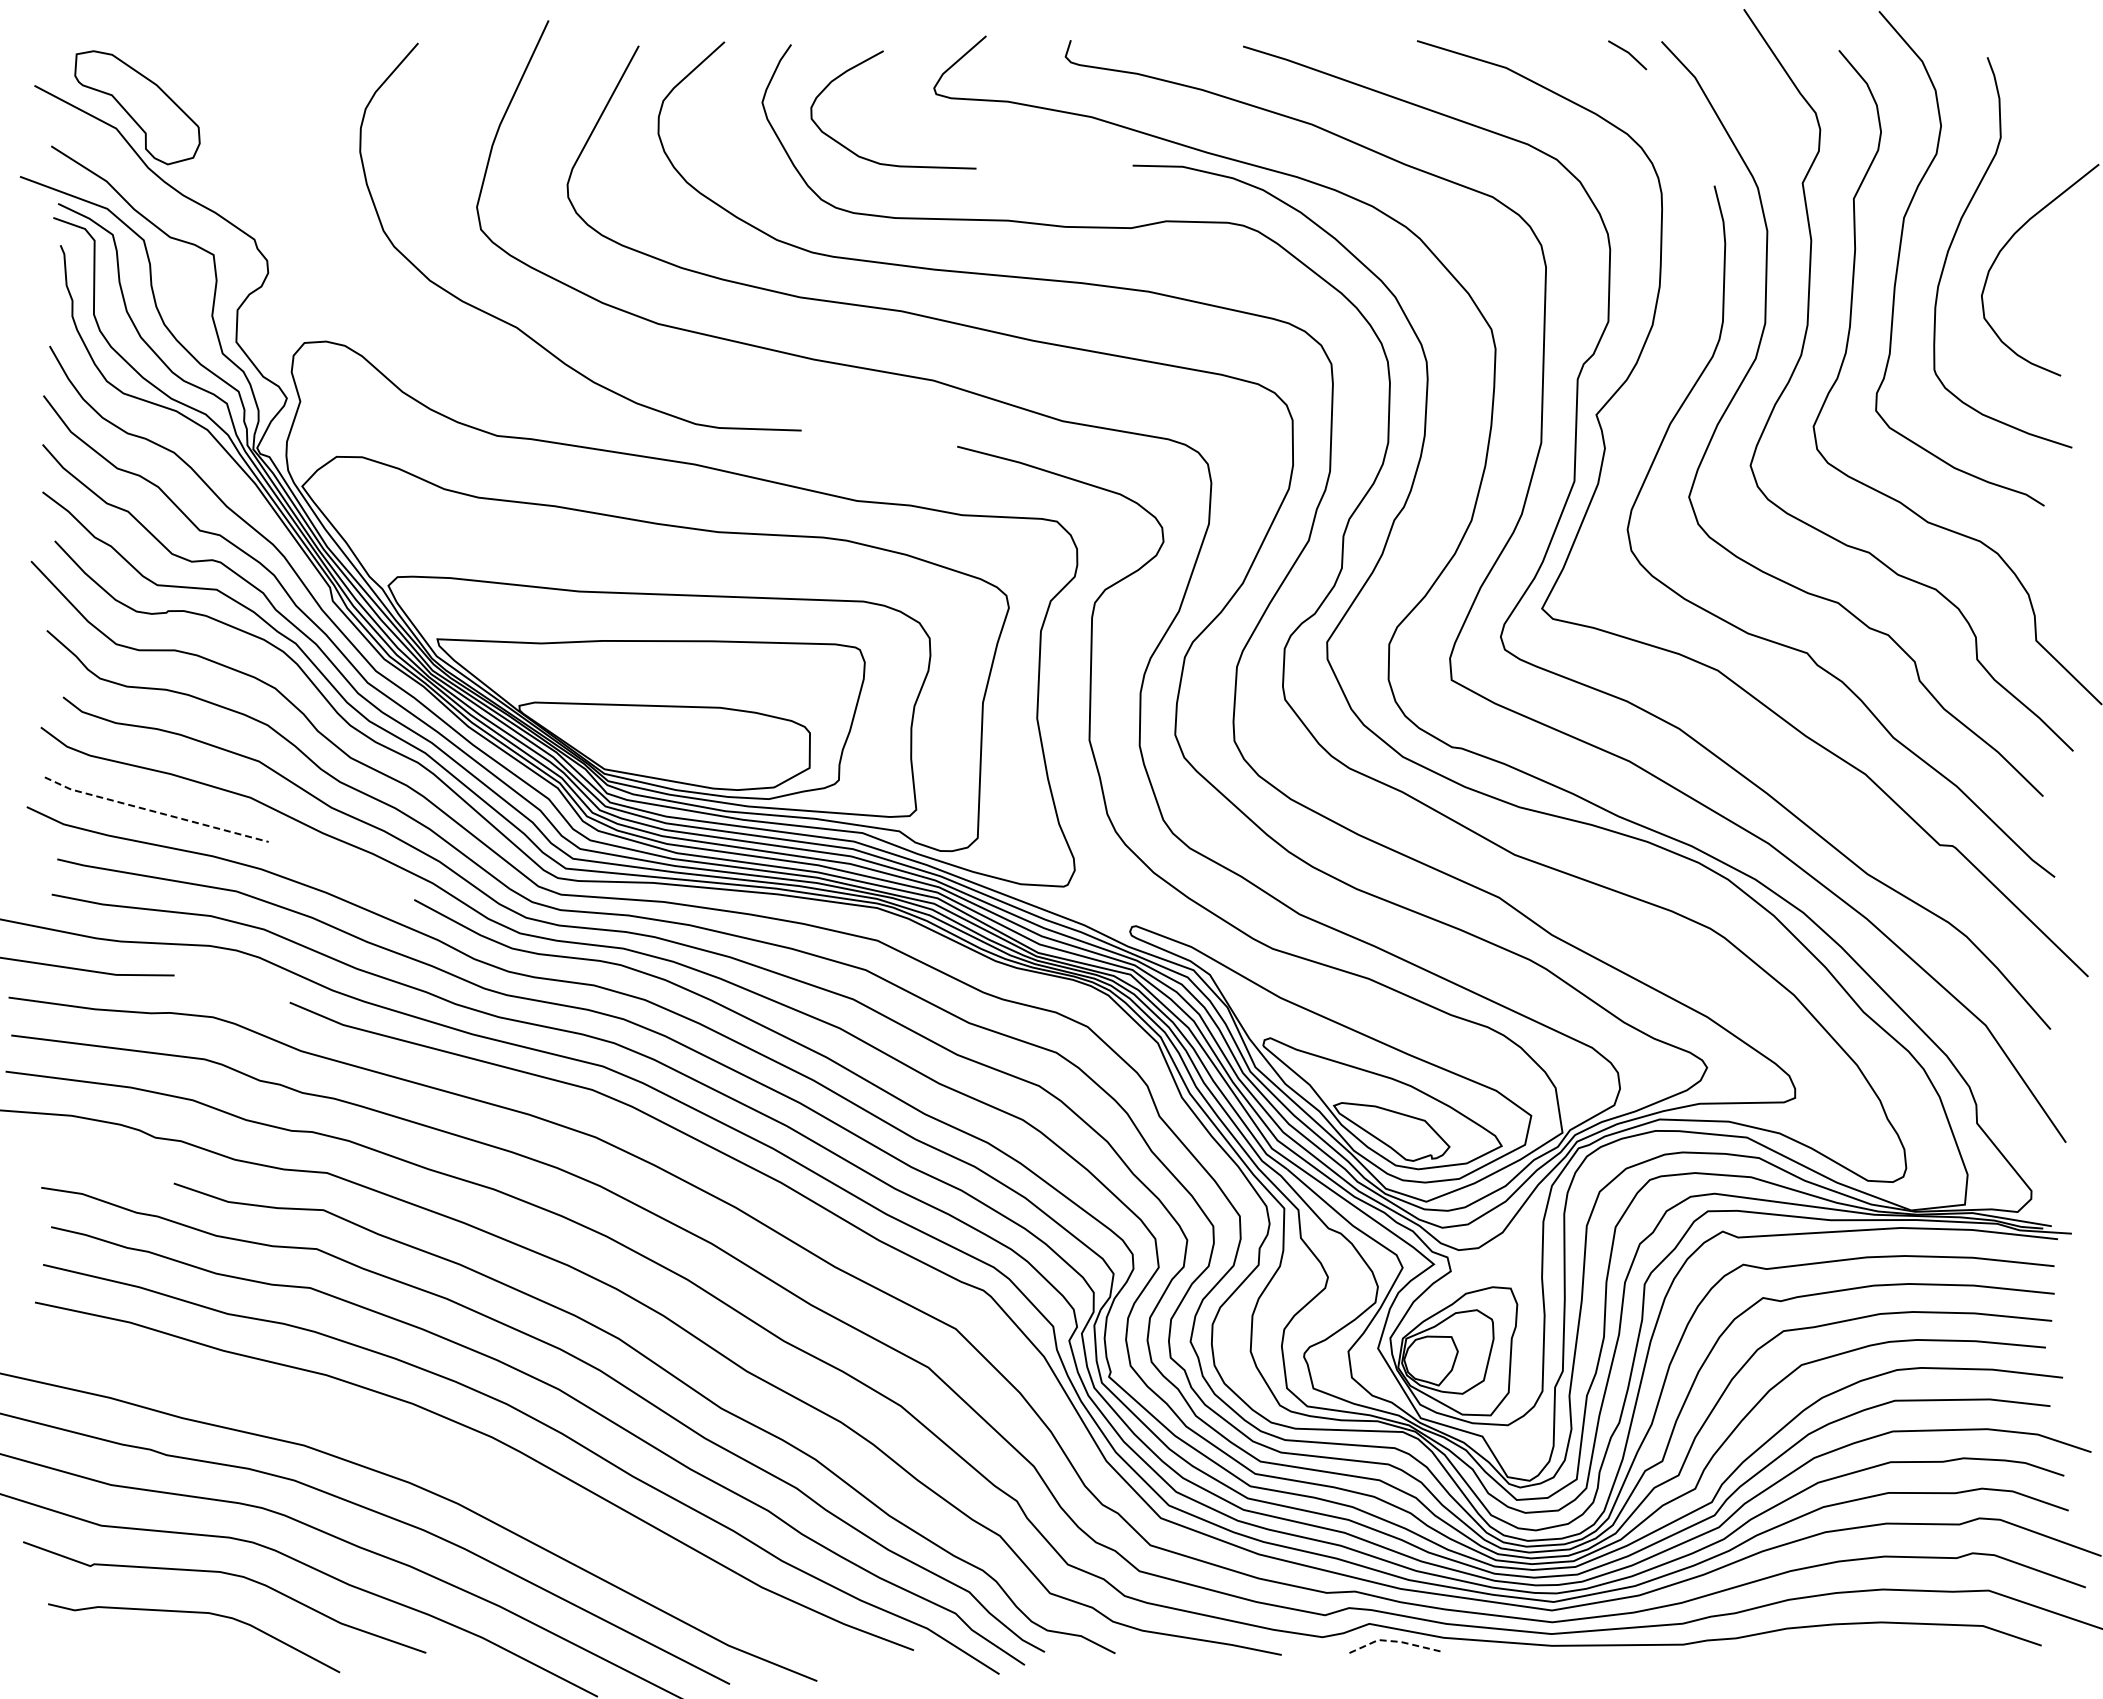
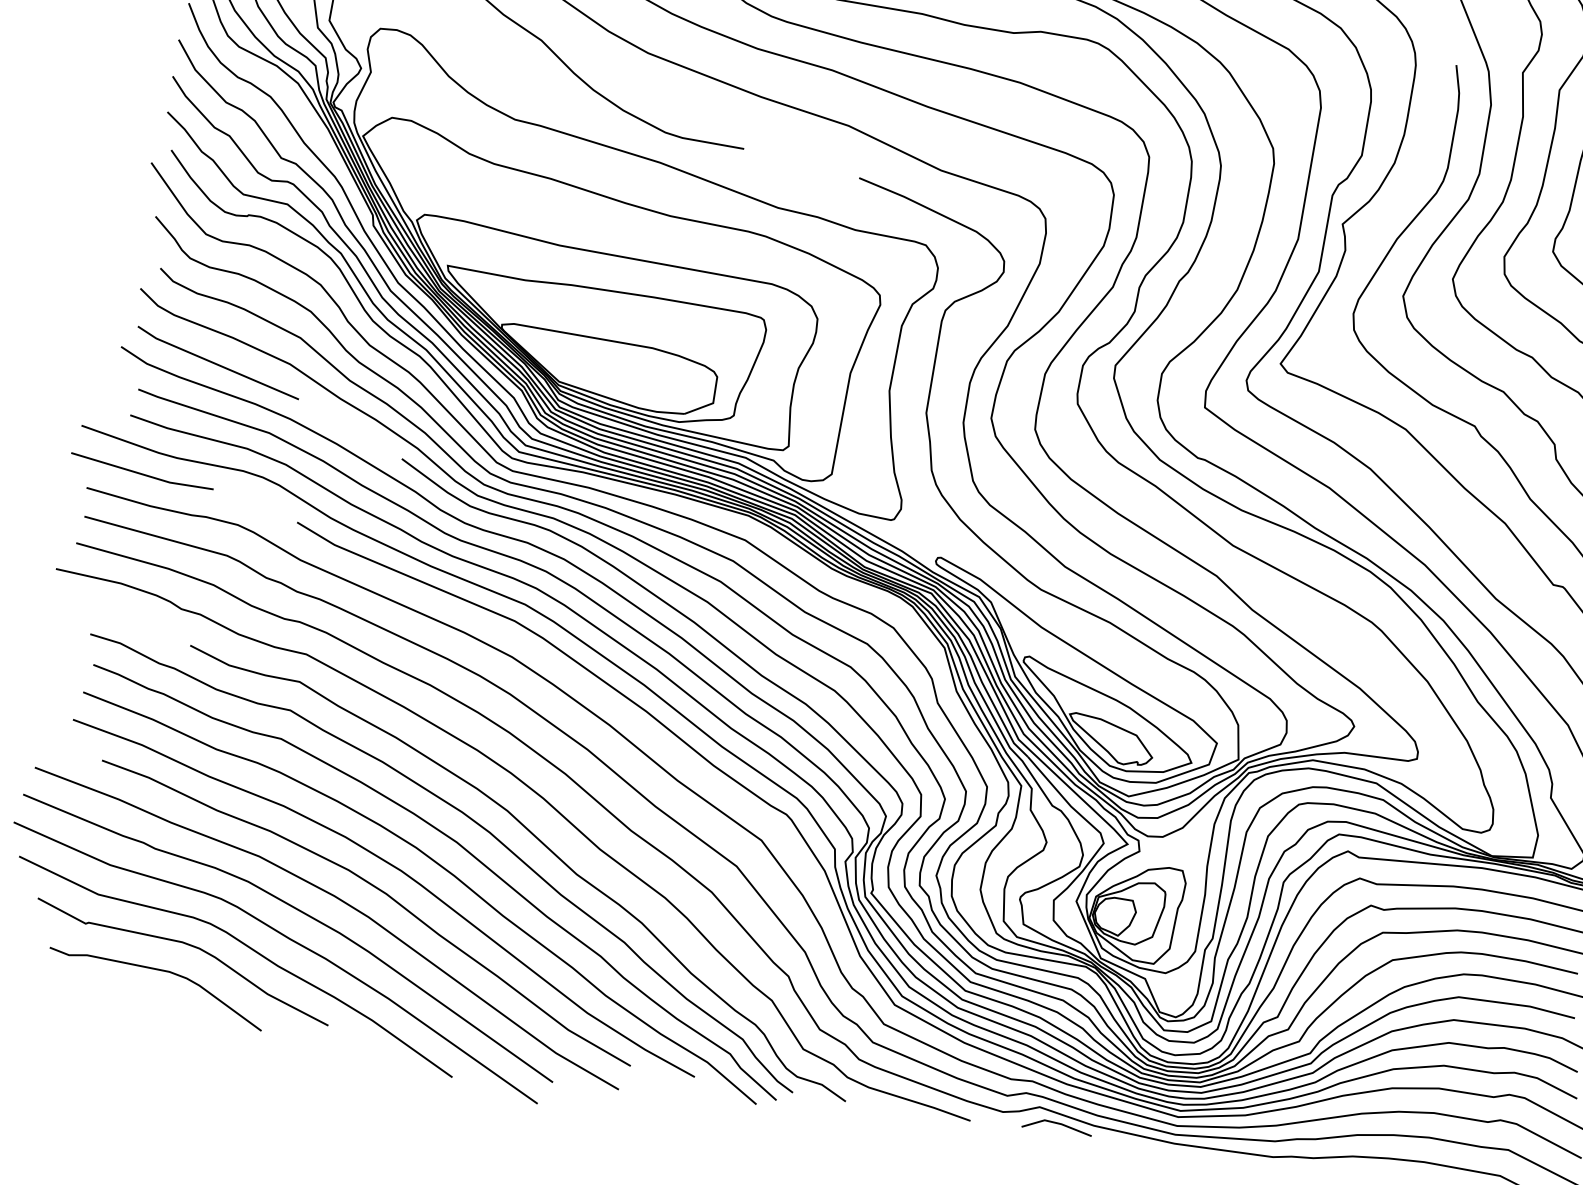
line: (155, 812) -> (217, 364), dashed -> solid
curve: (465, 1466) -> (378, 889), added
line: (1395, 1641) -> (1057, 1123), dashed -> solid

